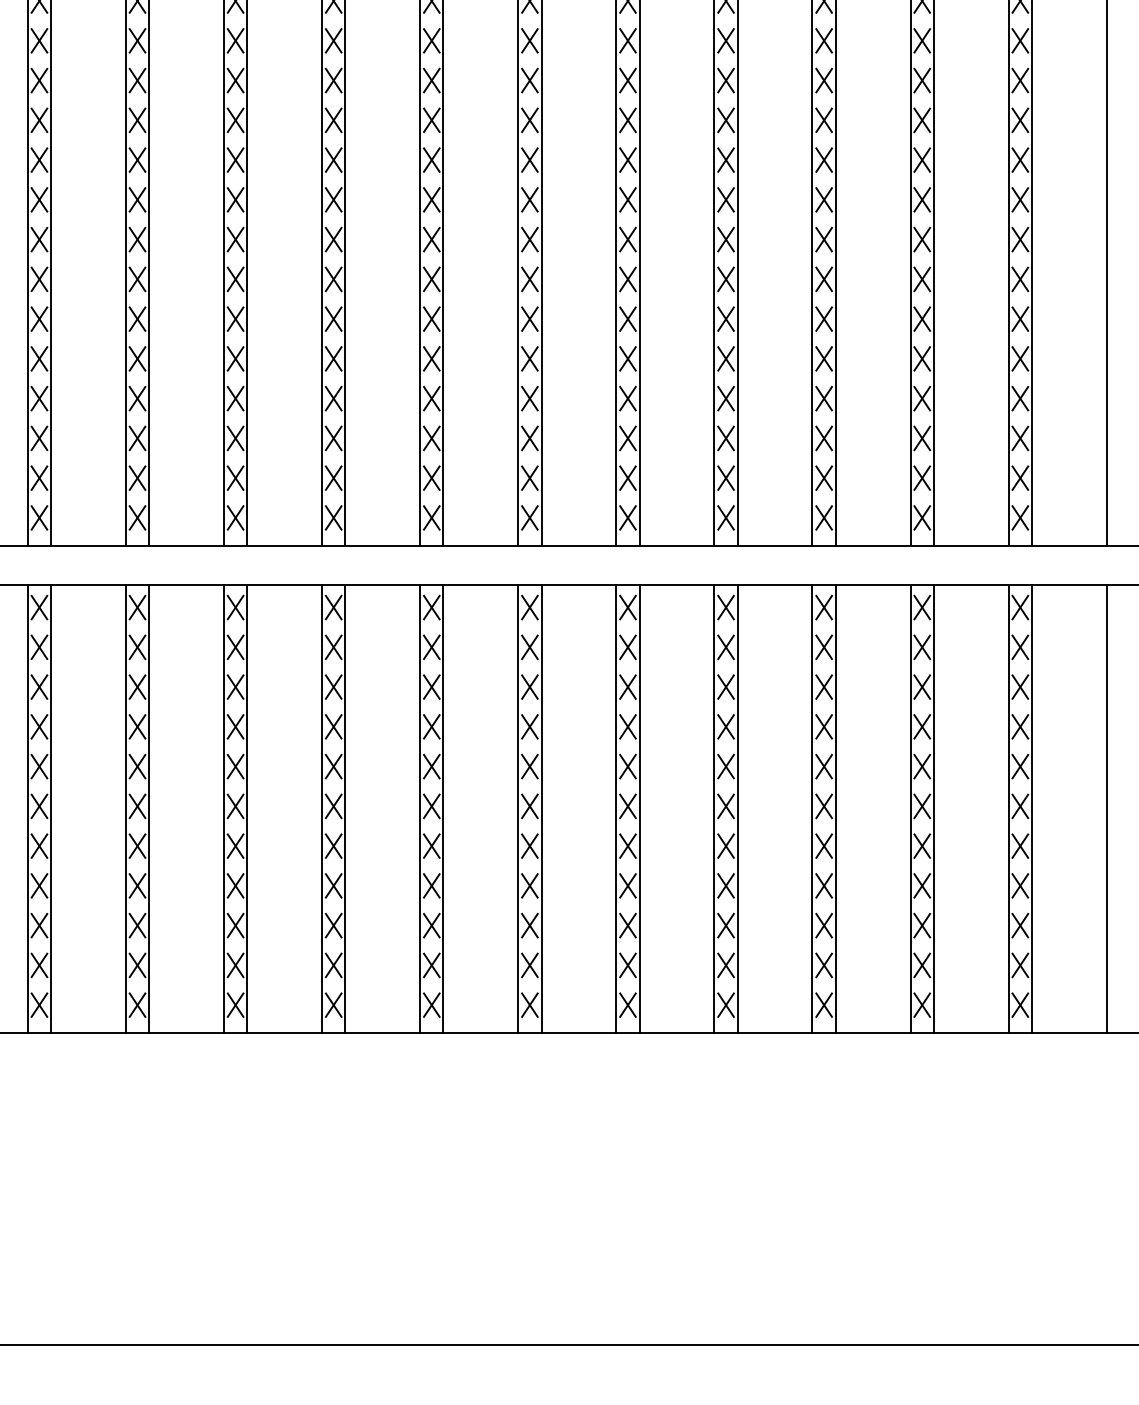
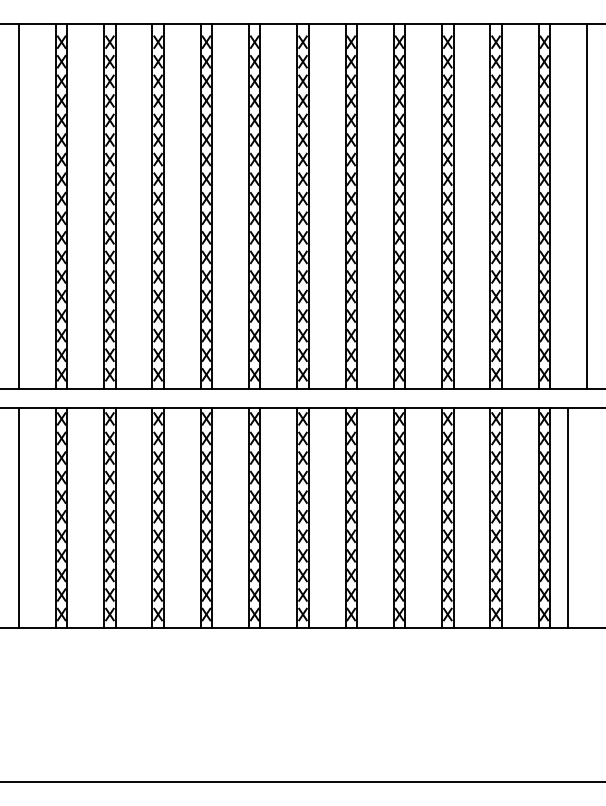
line: (1106, 807) -> (567, 517), moved

